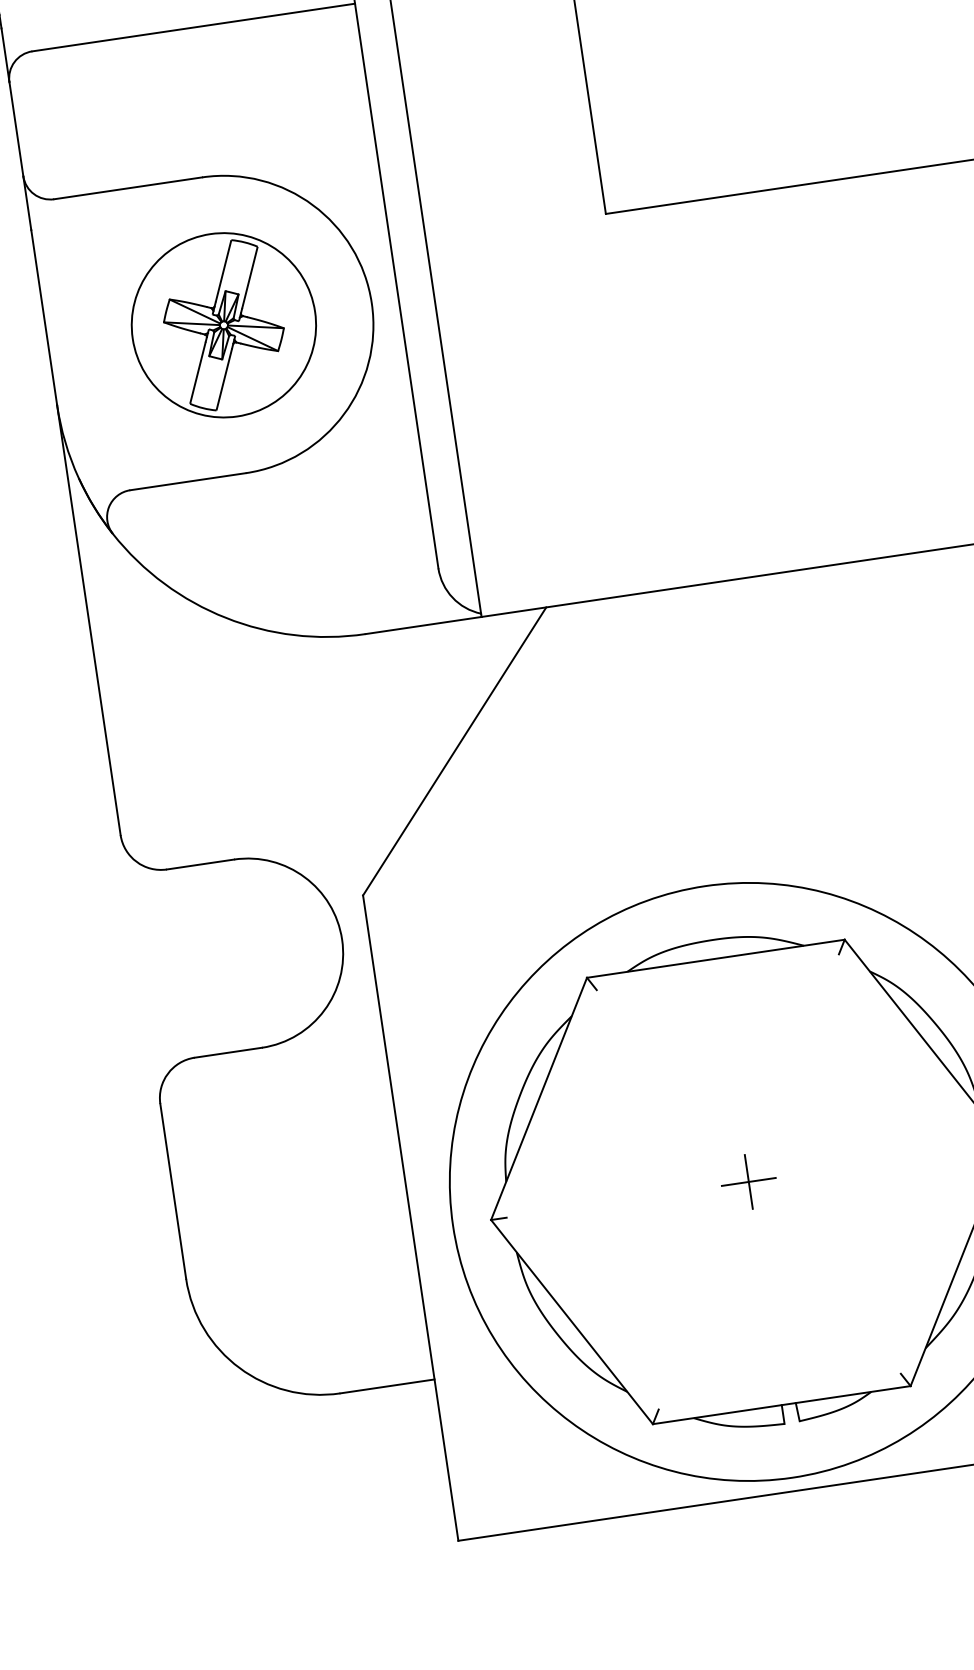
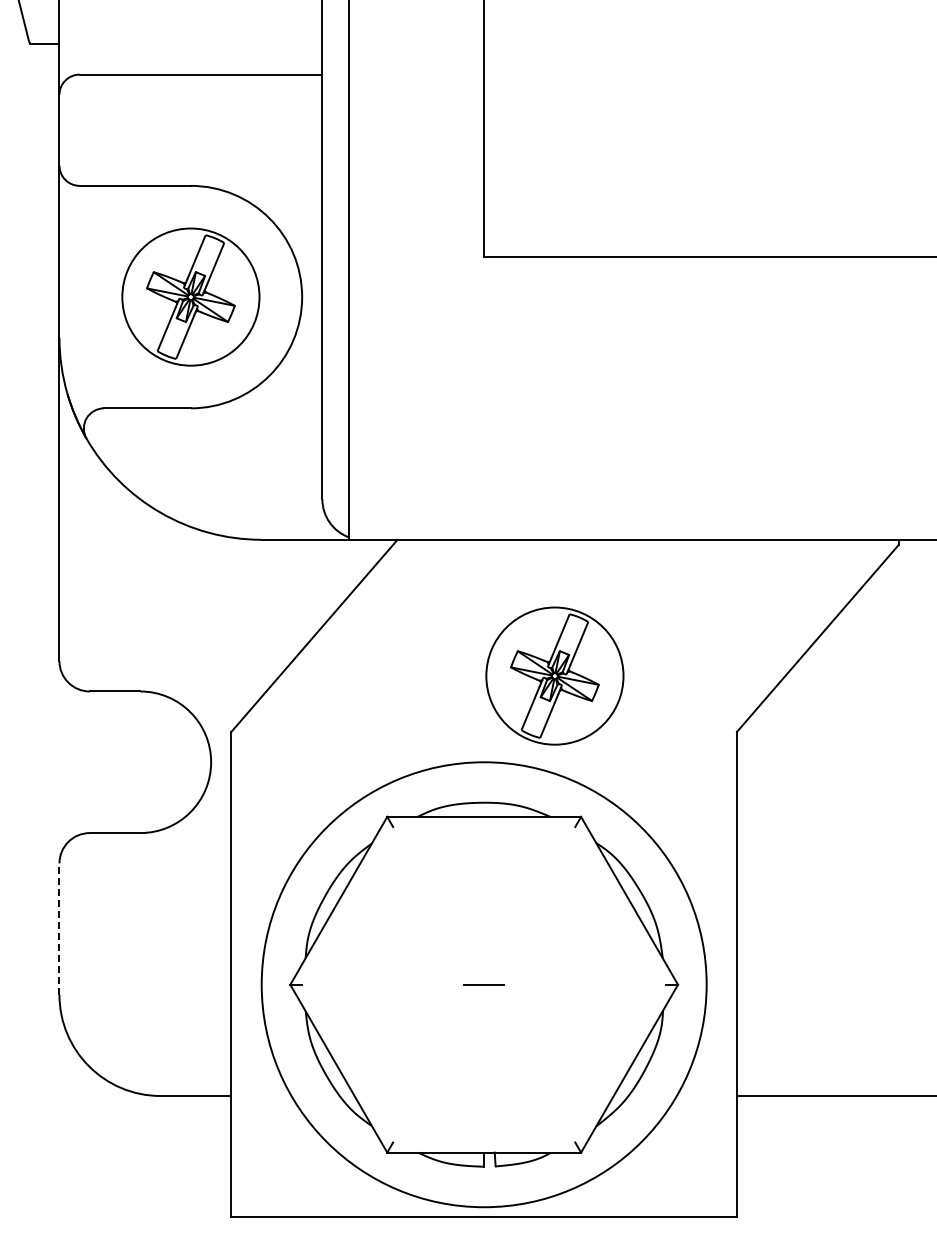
part: (781, 756) -> (554, 675), added
line: (749, 1181) -> (484, 984), removed
line: (173, 1191) -> (59, 929), solid -> dashed

